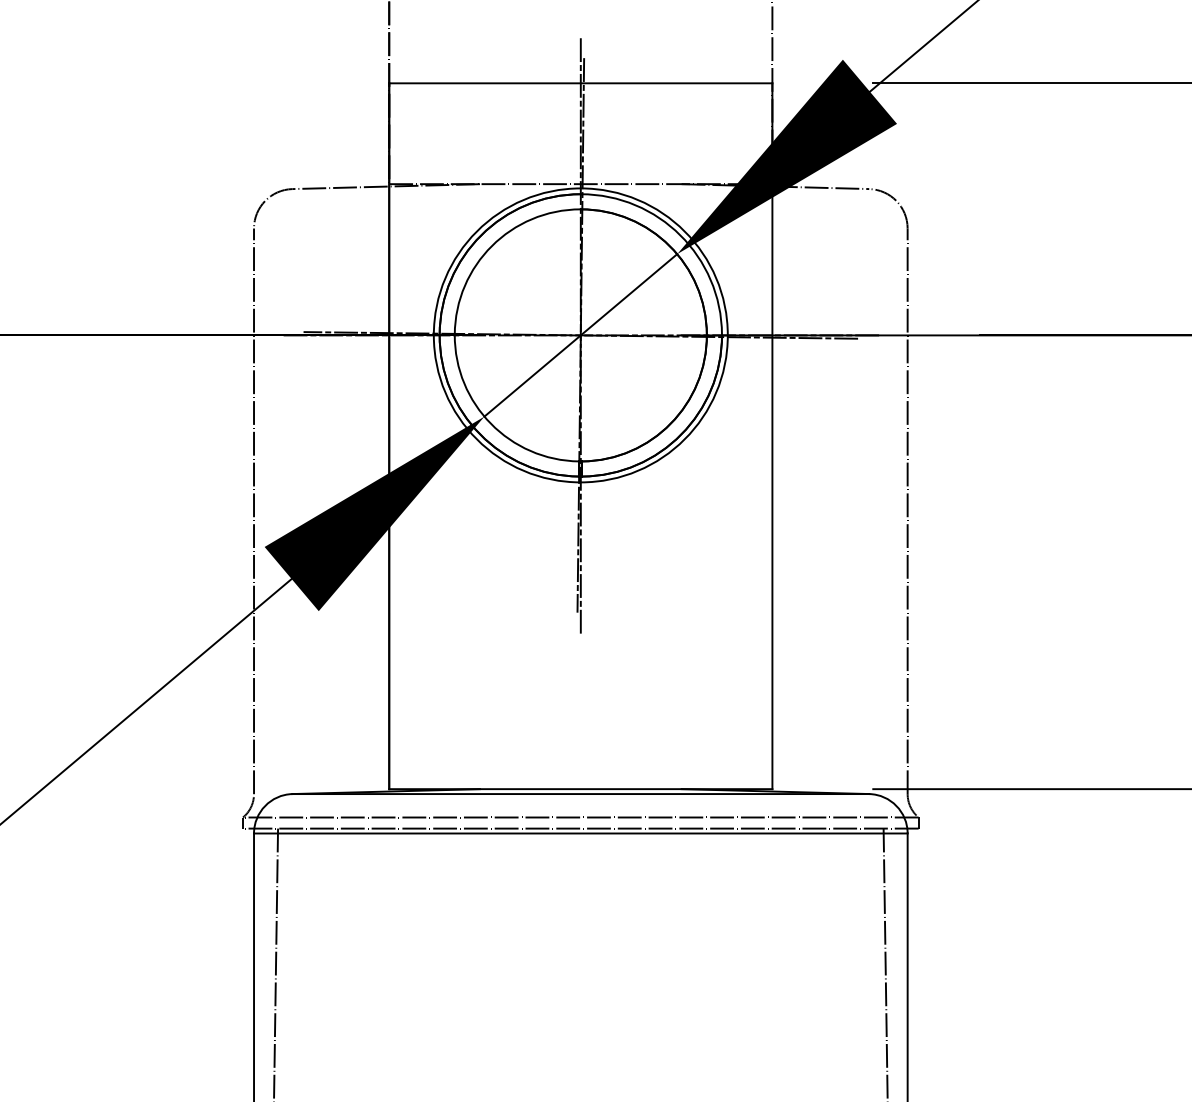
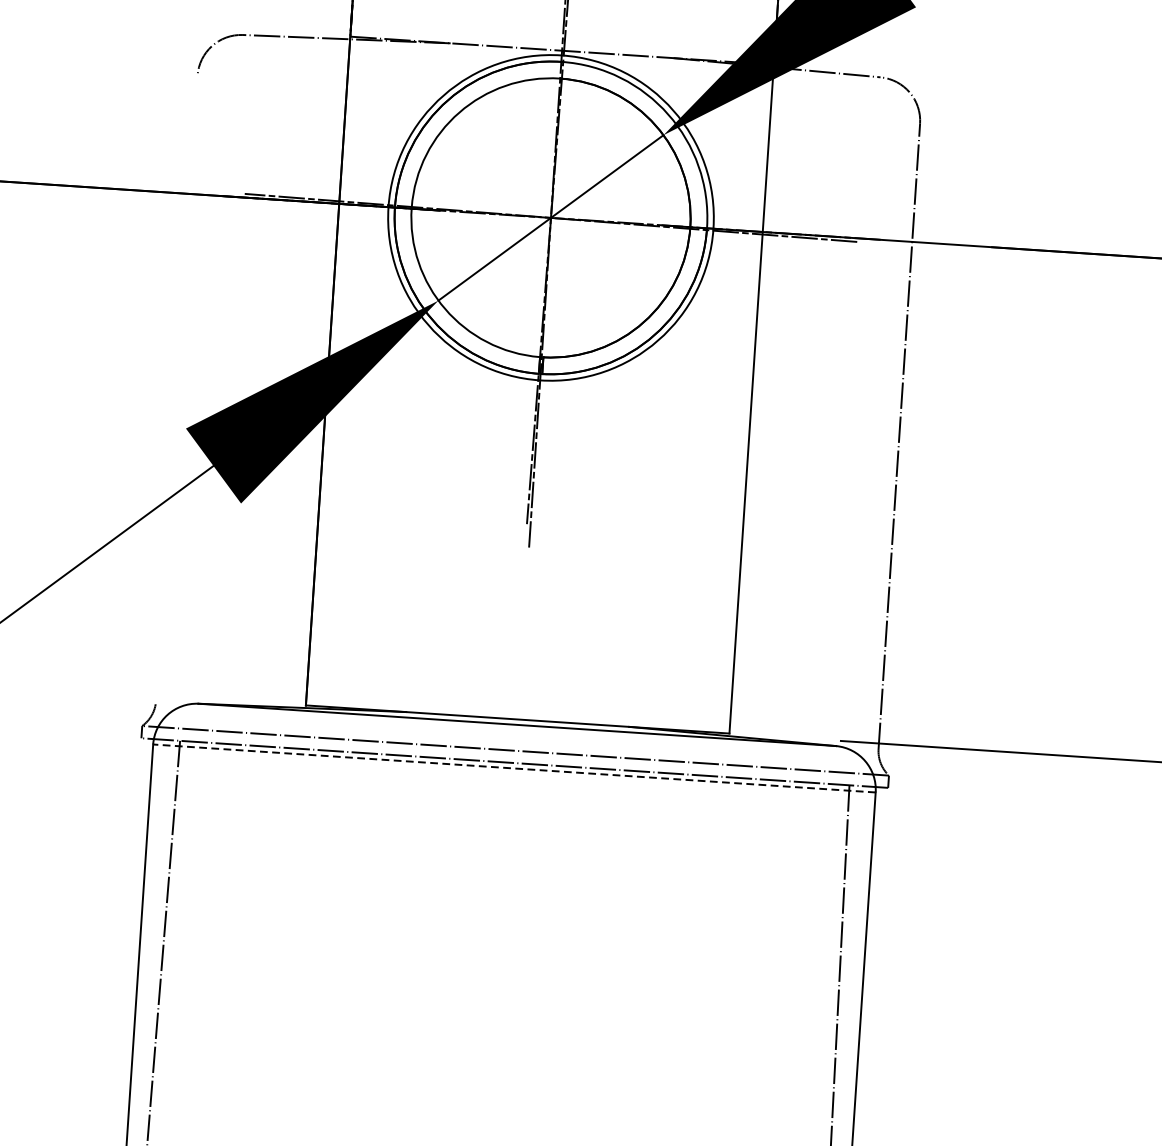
line: (254, 511) -> (177, 388), removed
line: (580, 833) -> (514, 768), solid -> dashed

